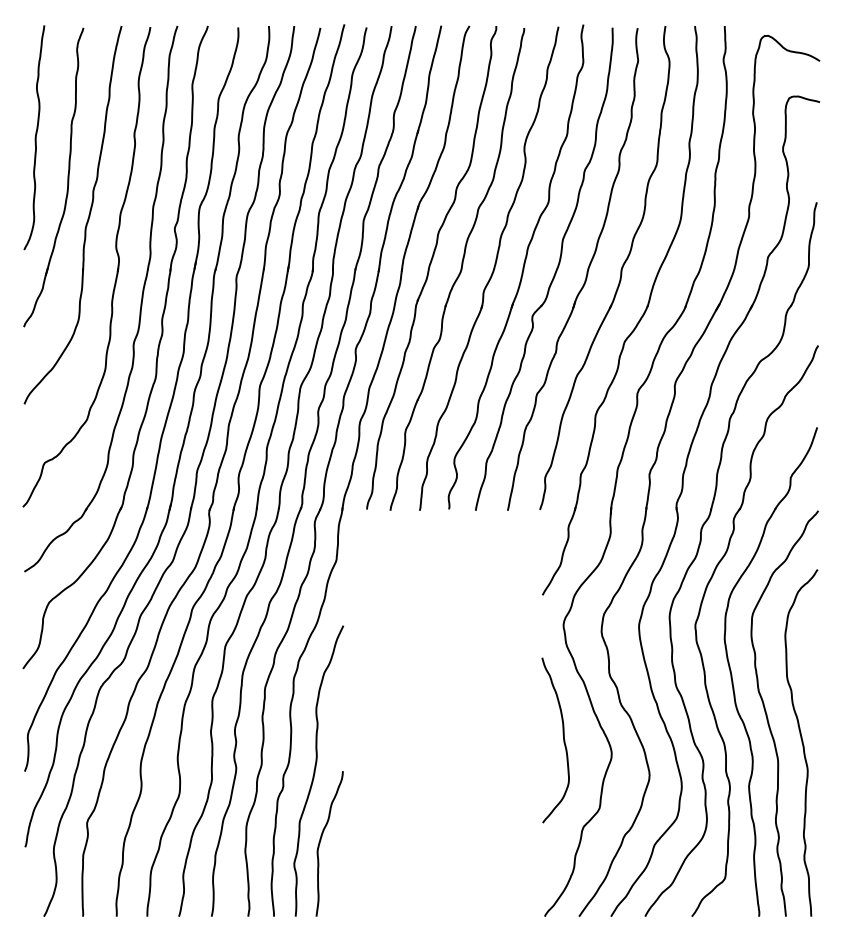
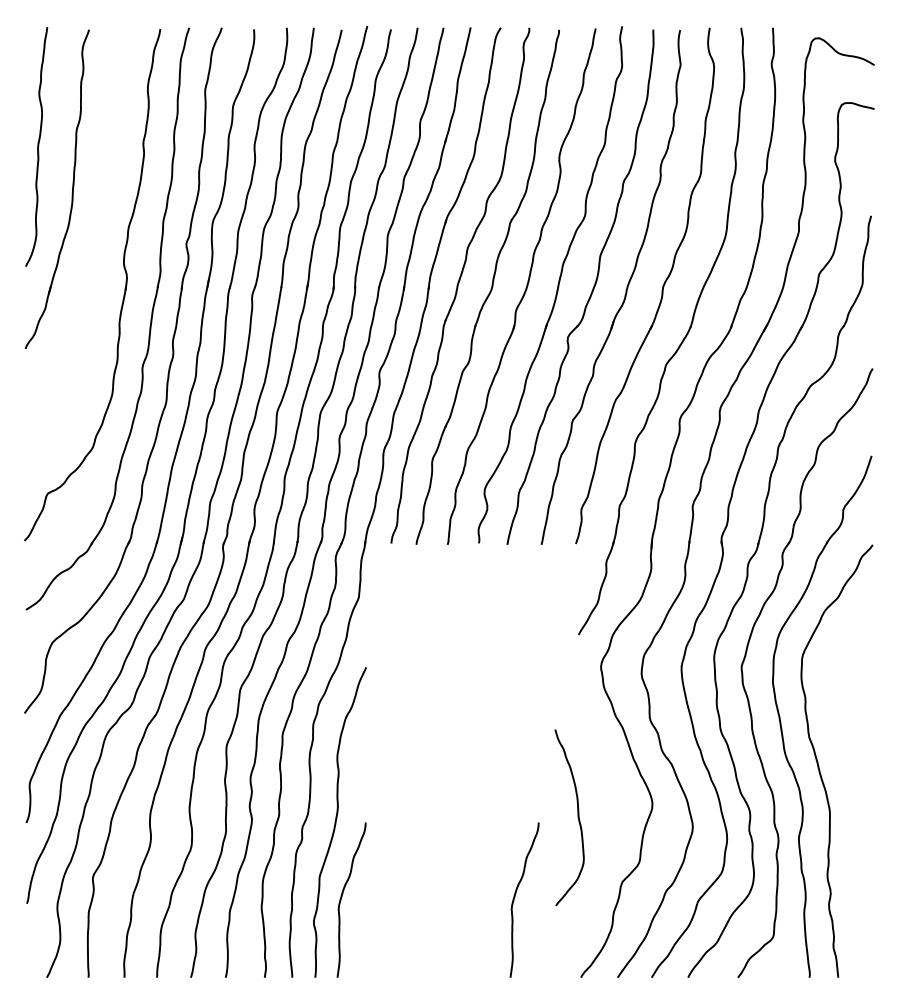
part: (86, 220) -> (92, 235), removed
curve: (563, 740) -> (577, 817), moved
curve: (802, 742) -> (855, 792), removed
curve: (483, 841) -> (515, 897), added

